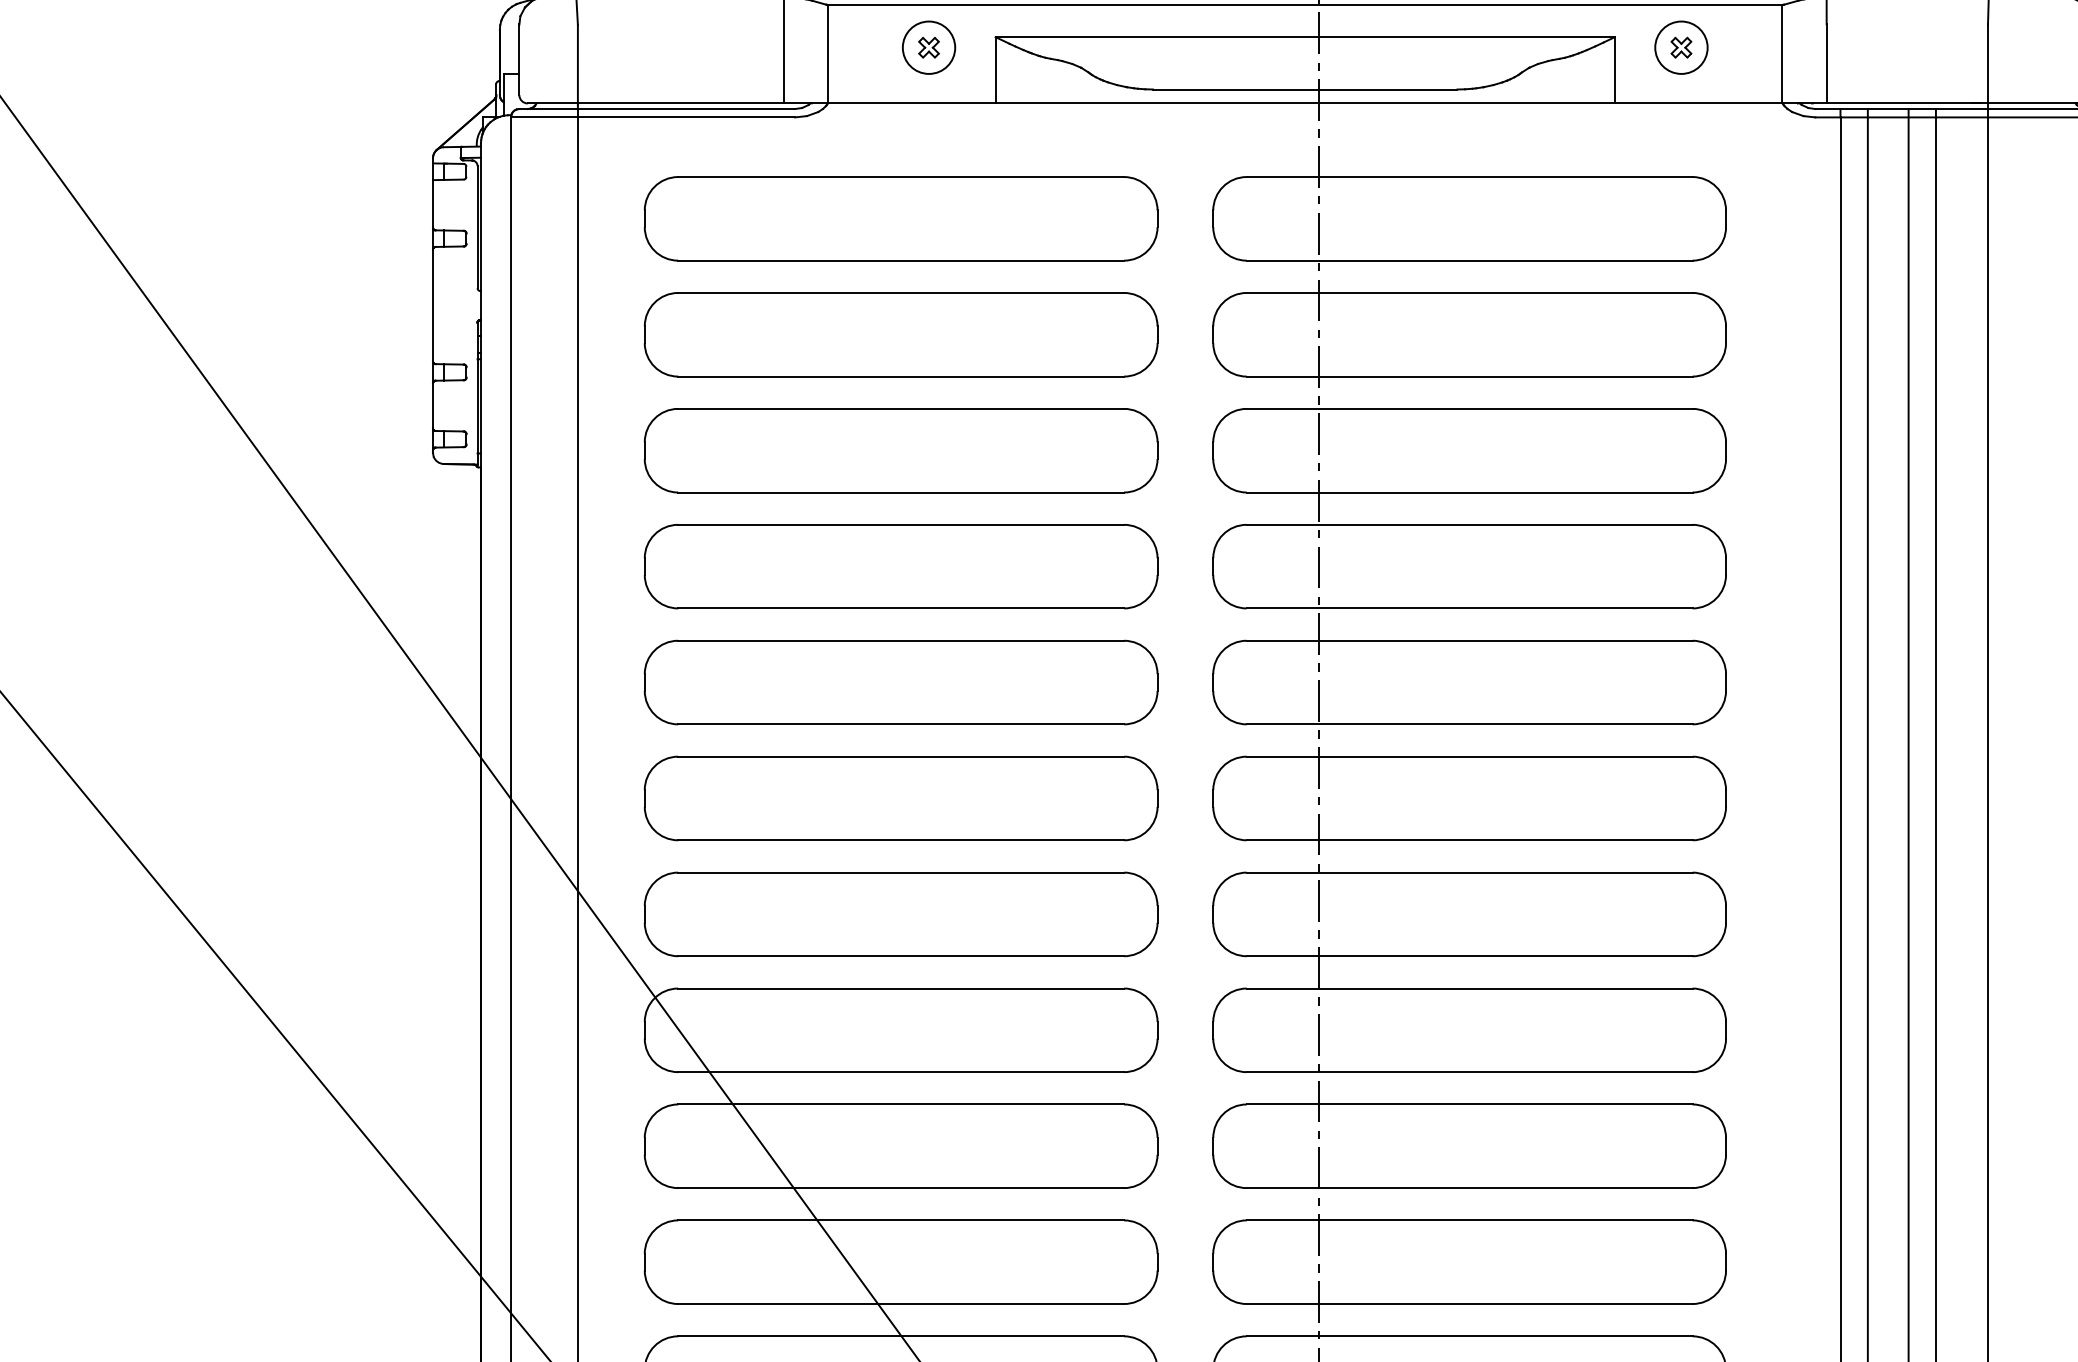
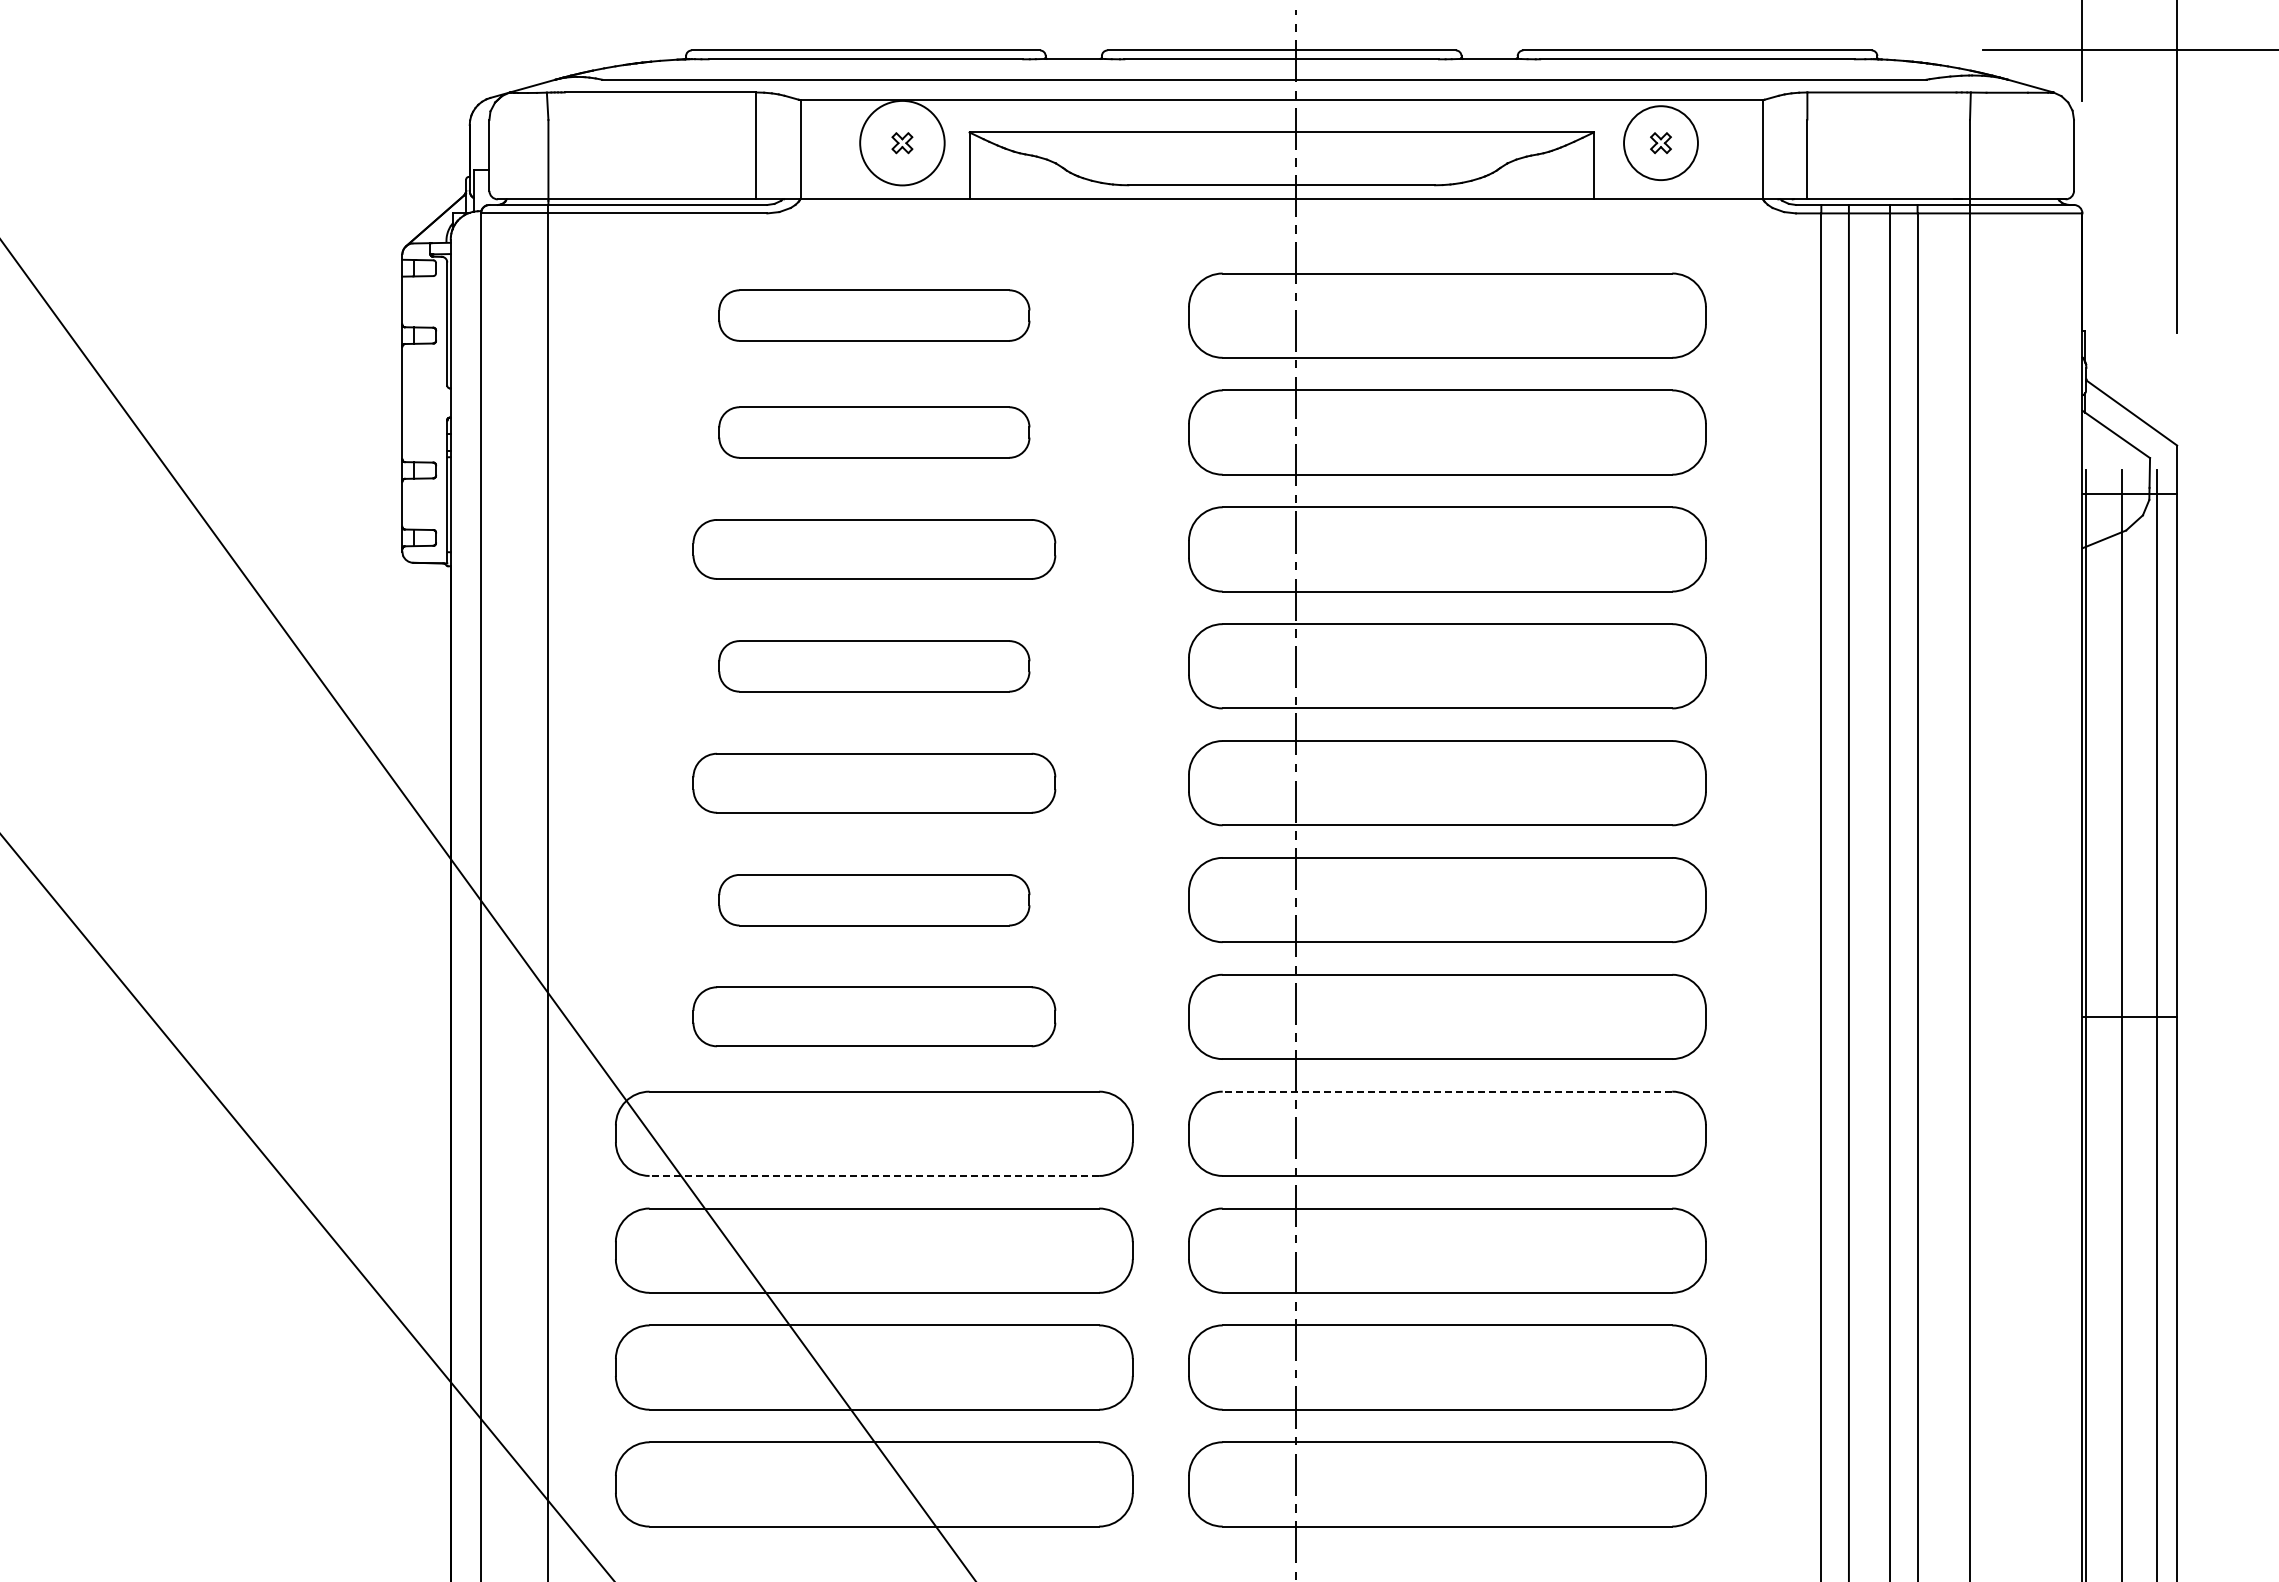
circle: (929, 47) -> (902, 142), size x1.6
circle: (1680, 47) -> (1660, 142), size x1.4
part: (901, 218) -> (874, 315), size x0.6
part: (901, 334) -> (874, 432), size x0.6
part: (901, 450) -> (874, 549), size x0.7
part: (901, 566) -> (874, 666), size x0.6
part: (901, 682) -> (874, 783), size x0.7
part: (901, 798) -> (874, 900), size x0.6
part: (901, 913) -> (874, 1016), size x0.7
line: (1469, 988) -> (1447, 1091), solid -> dashed
line: (901, 1071) -> (874, 1175), solid -> dashed

